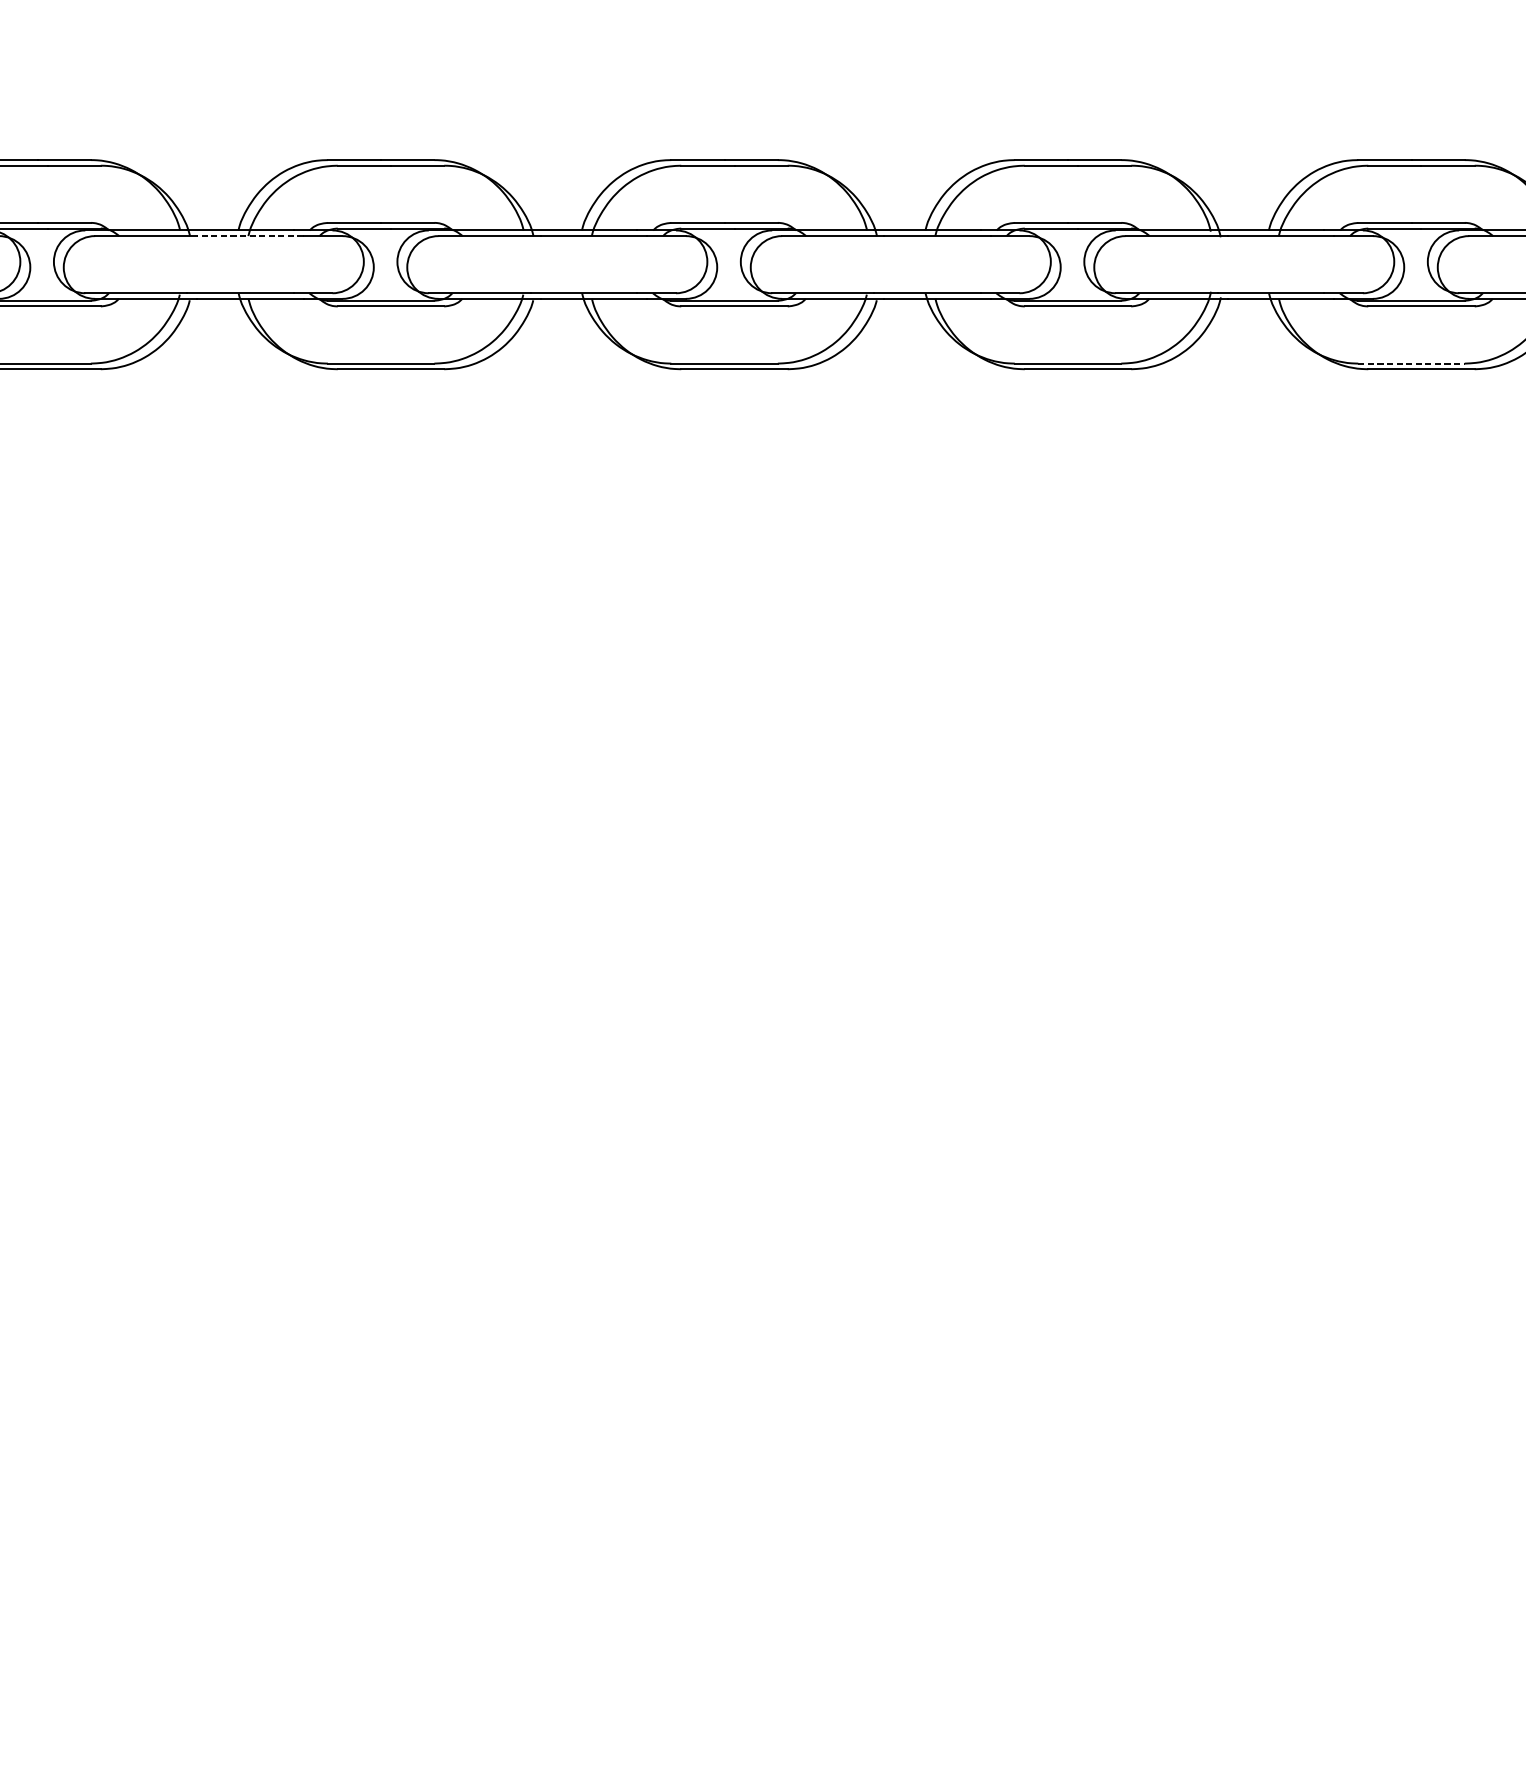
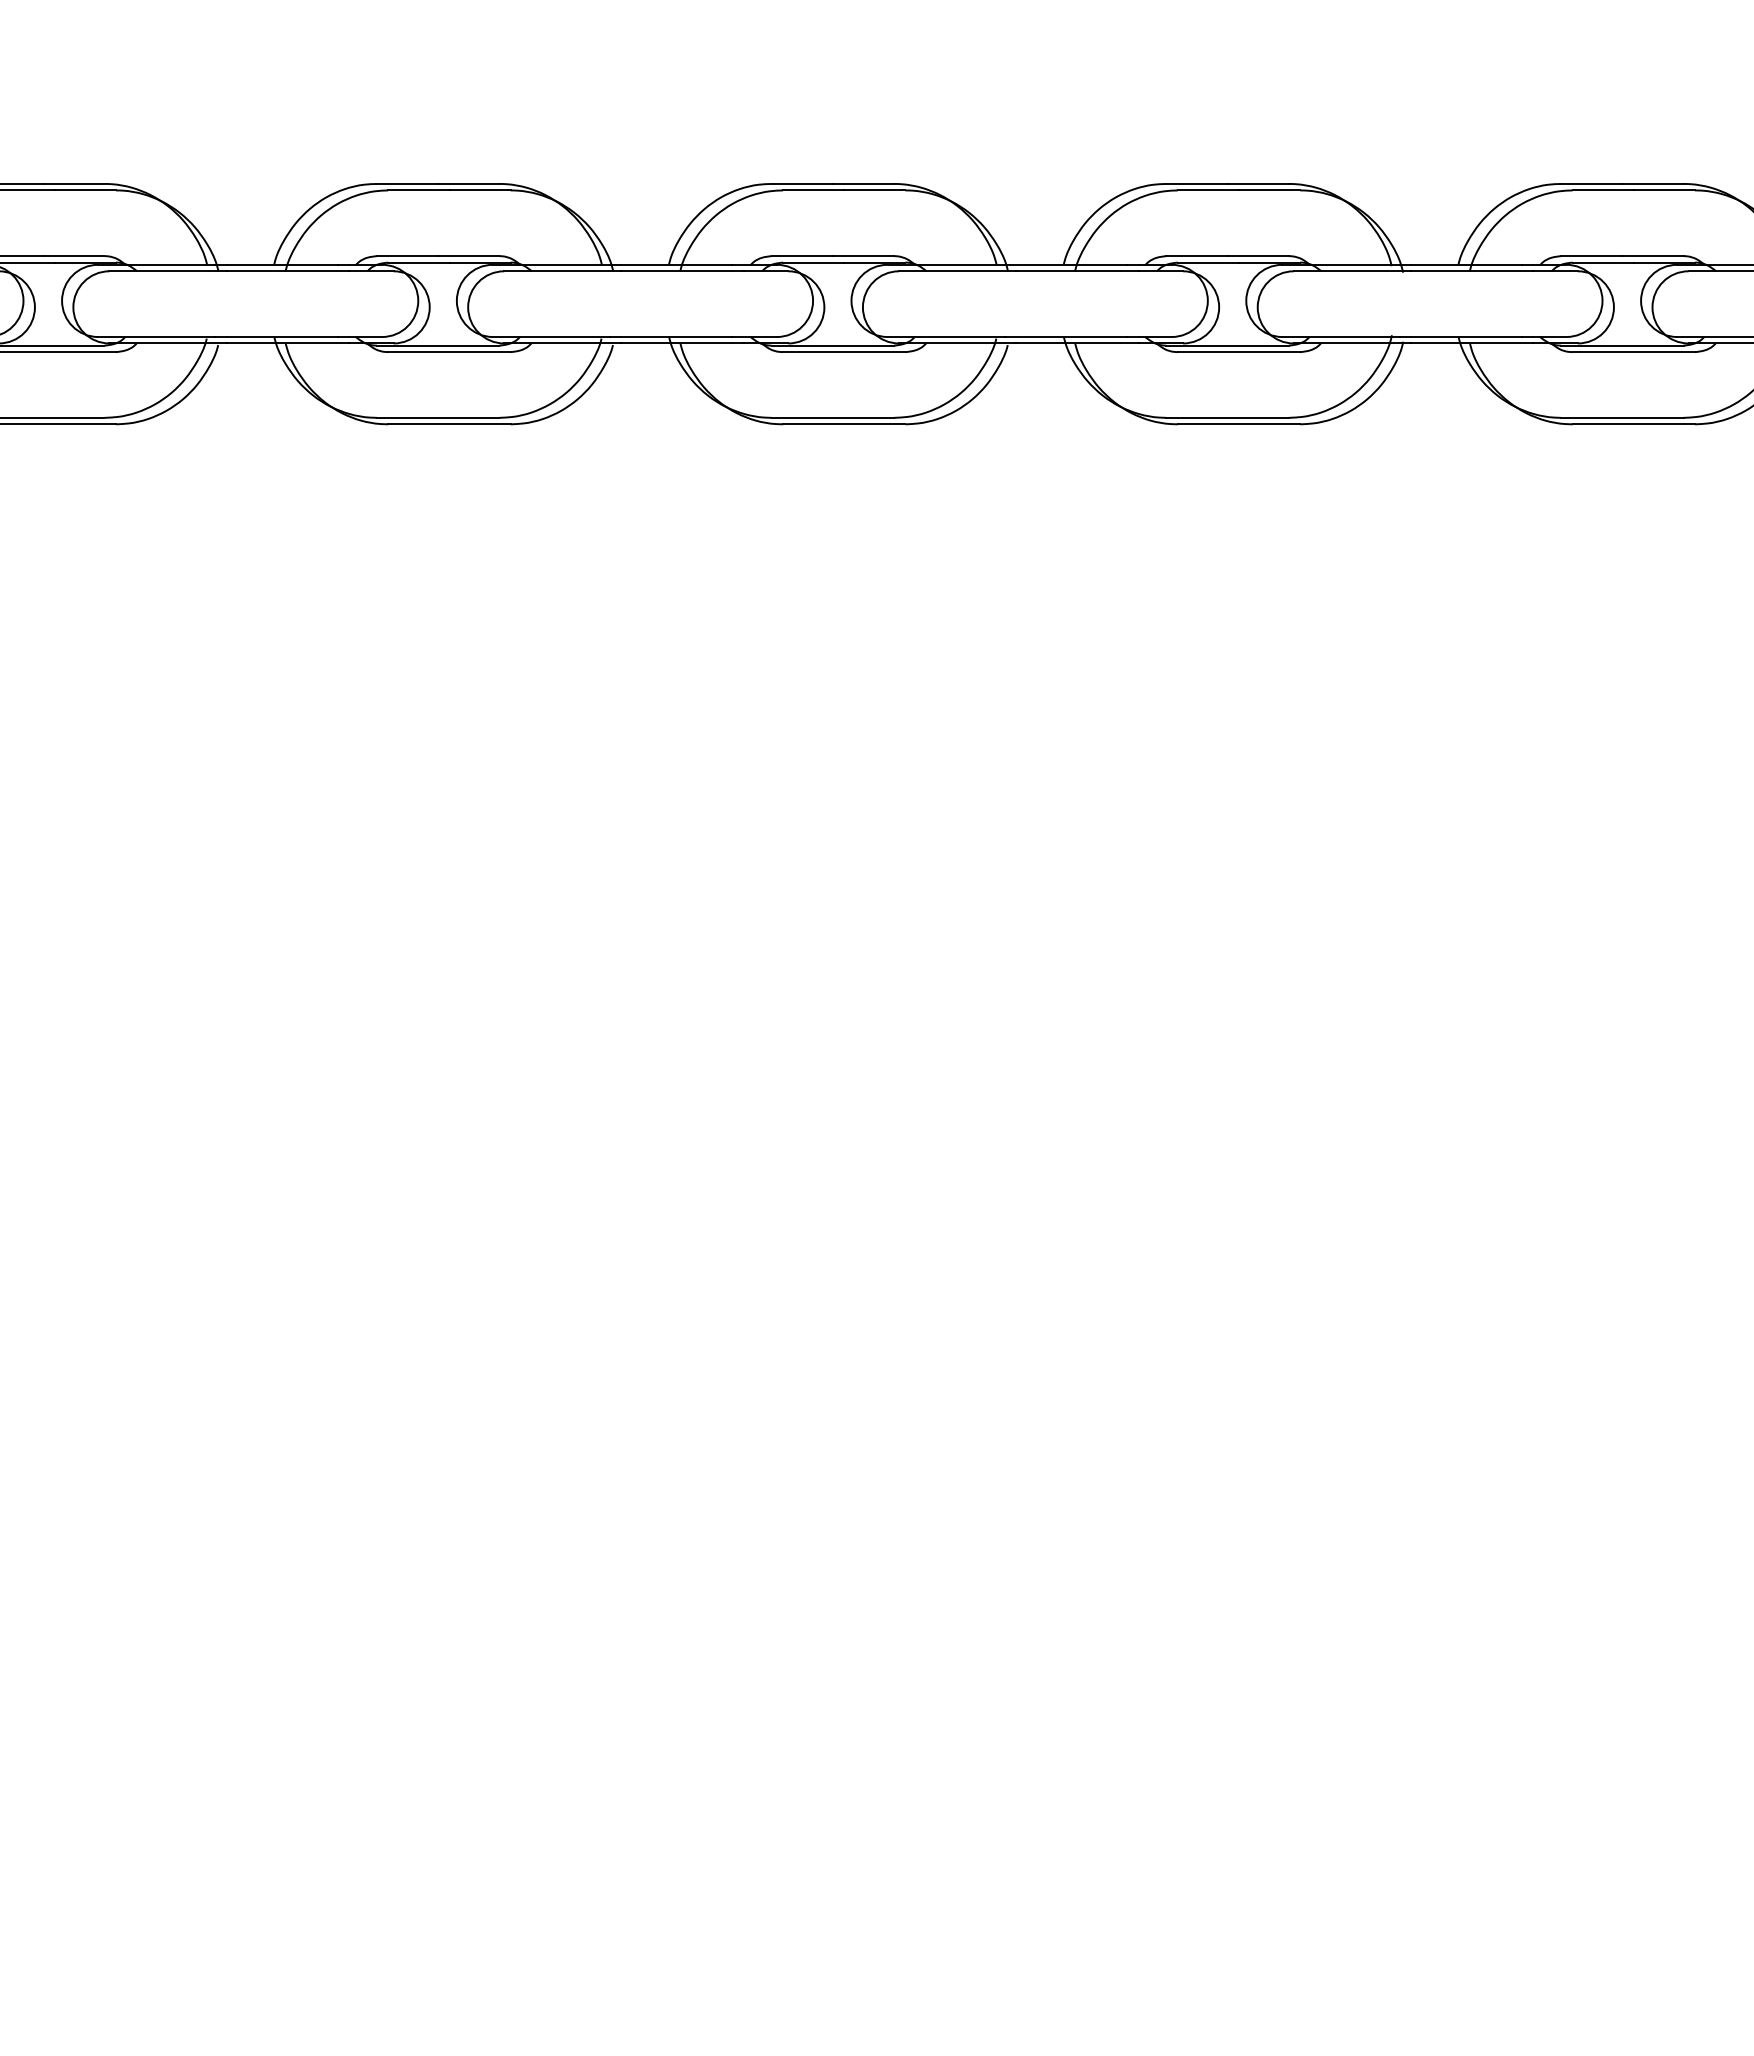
line: (250, 236) -> (287, 271), dashed -> solid
line: (1411, 363) -> (1622, 417), dashed -> solid

